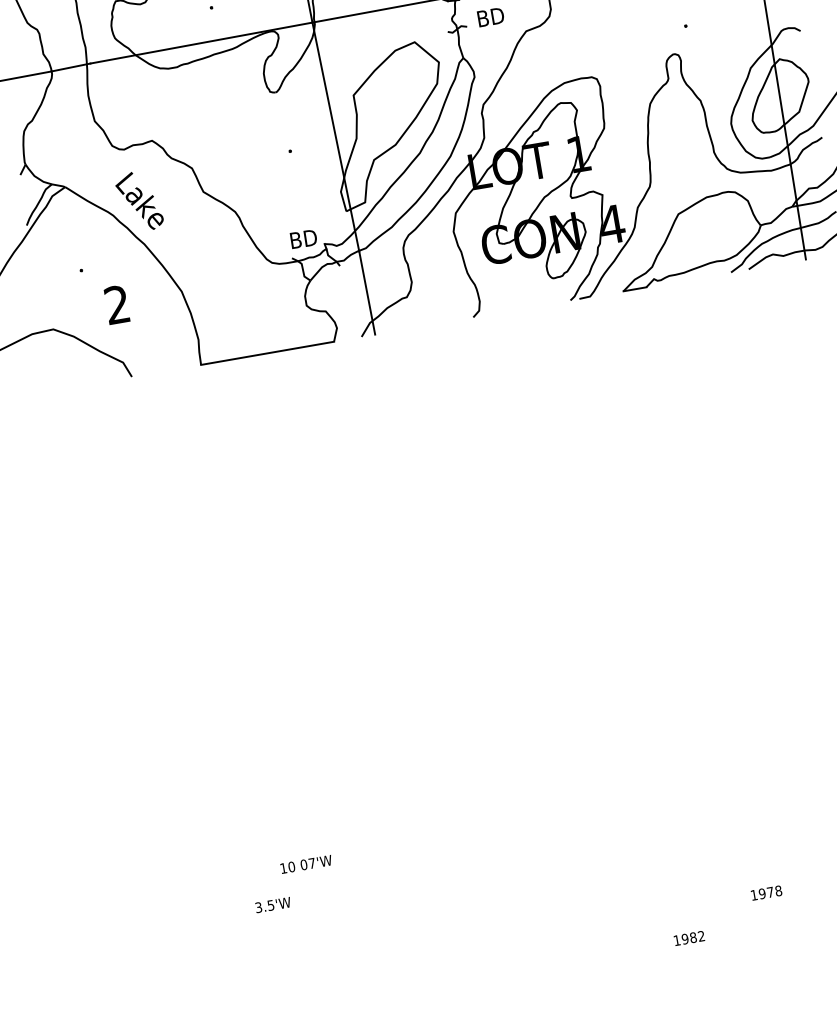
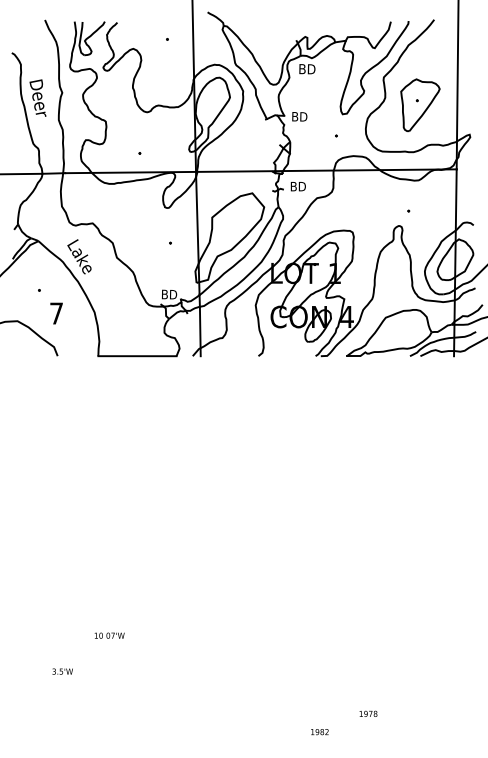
text: (117, 304) -> (56, 313), 2 -> 7
text: (305, 864) -> (109, 635), moved
text: (272, 904) -> (62, 671), moved

